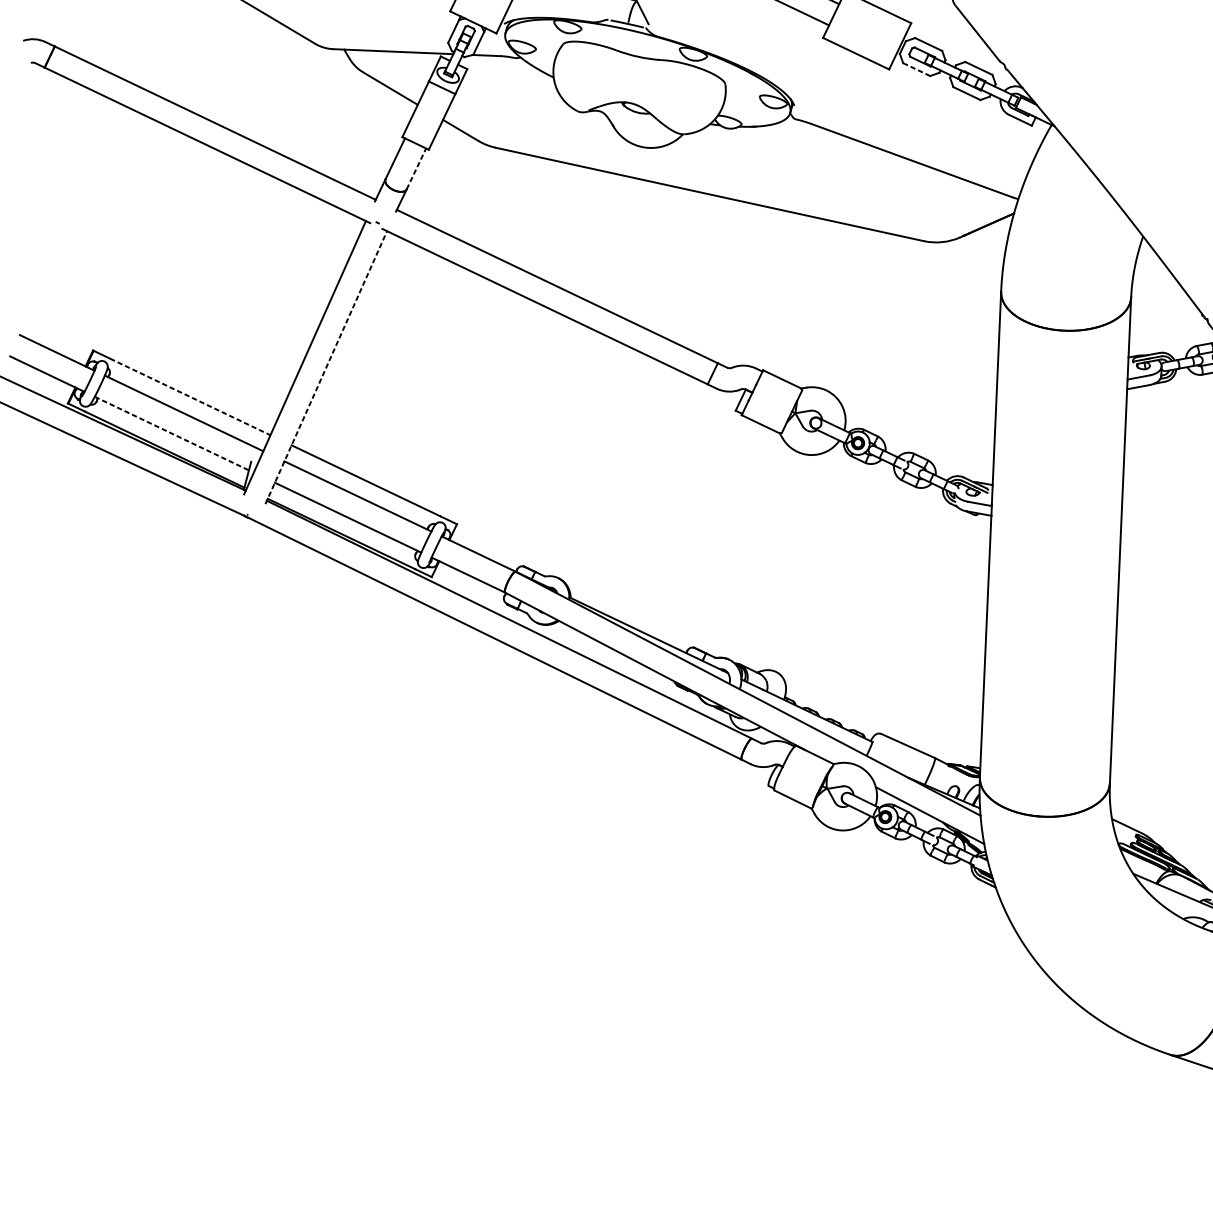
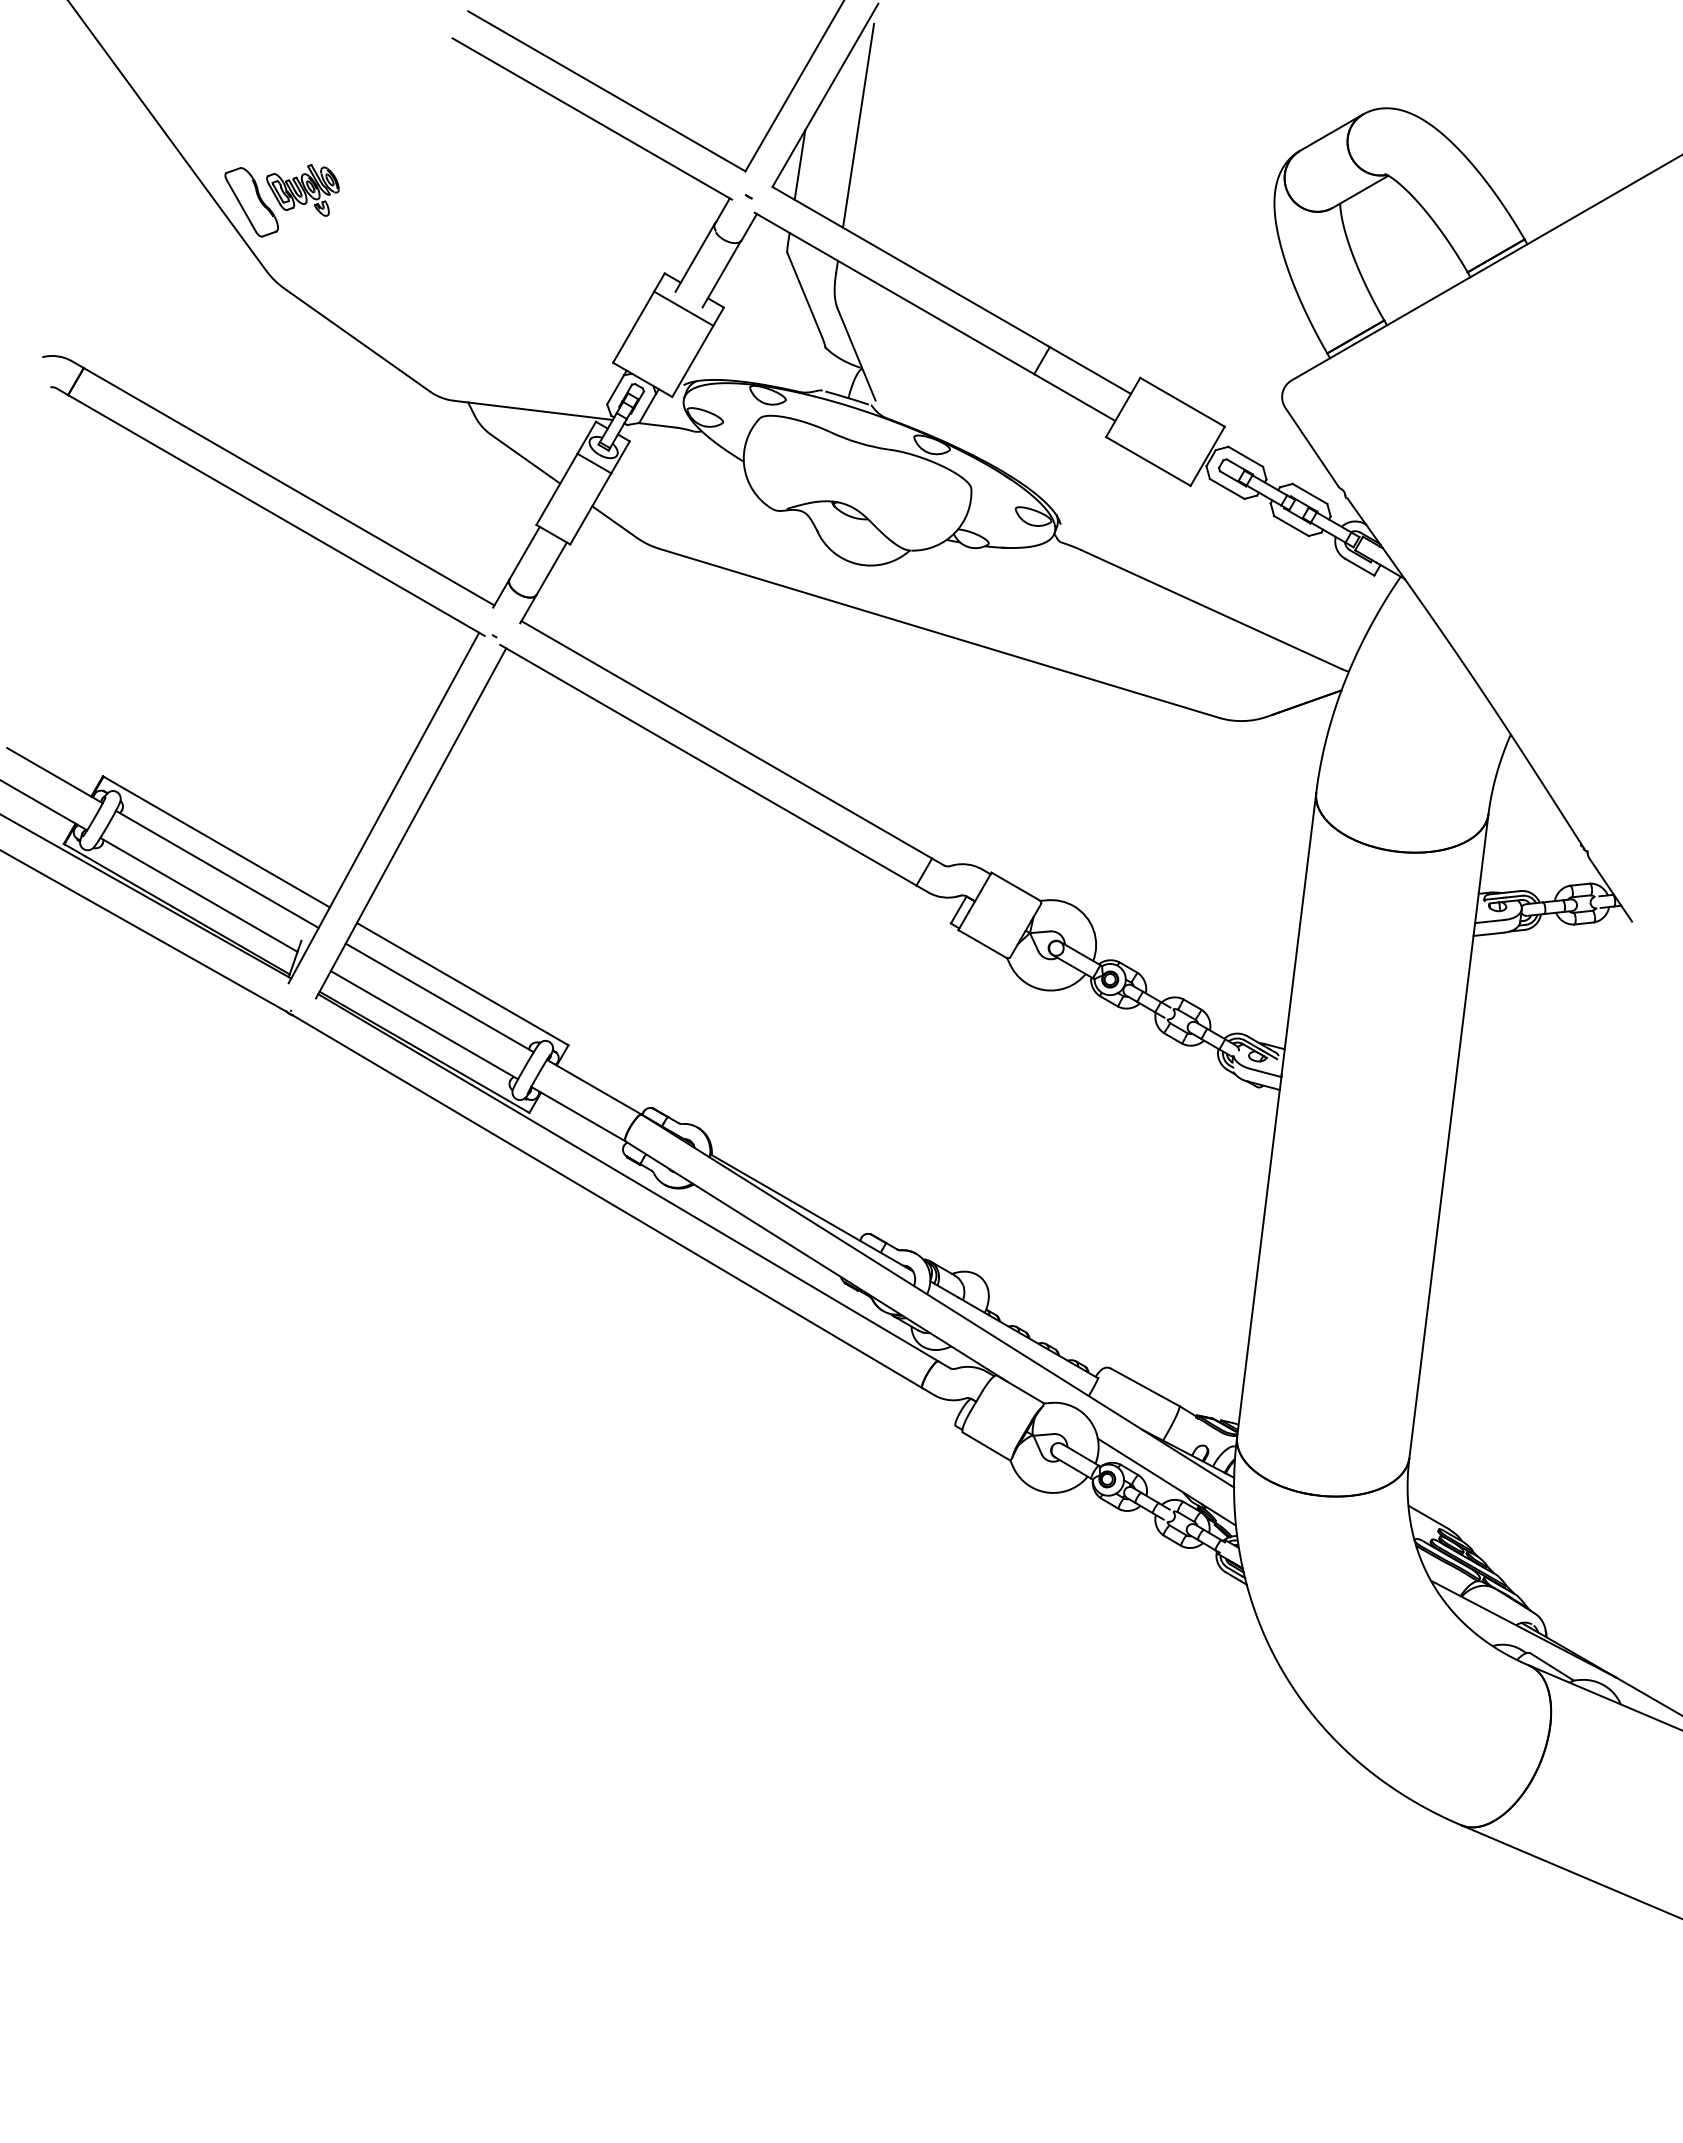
line: (916, 69) -> (1227, 488), dashed -> solid
line: (416, 168) -> (552, 568), dashed -> solid
line: (326, 366) -> (411, 822), dashed -> solid
line: (190, 397) -> (227, 848), dashed -> solid
line: (171, 433) -> (198, 894), dashed -> solid

